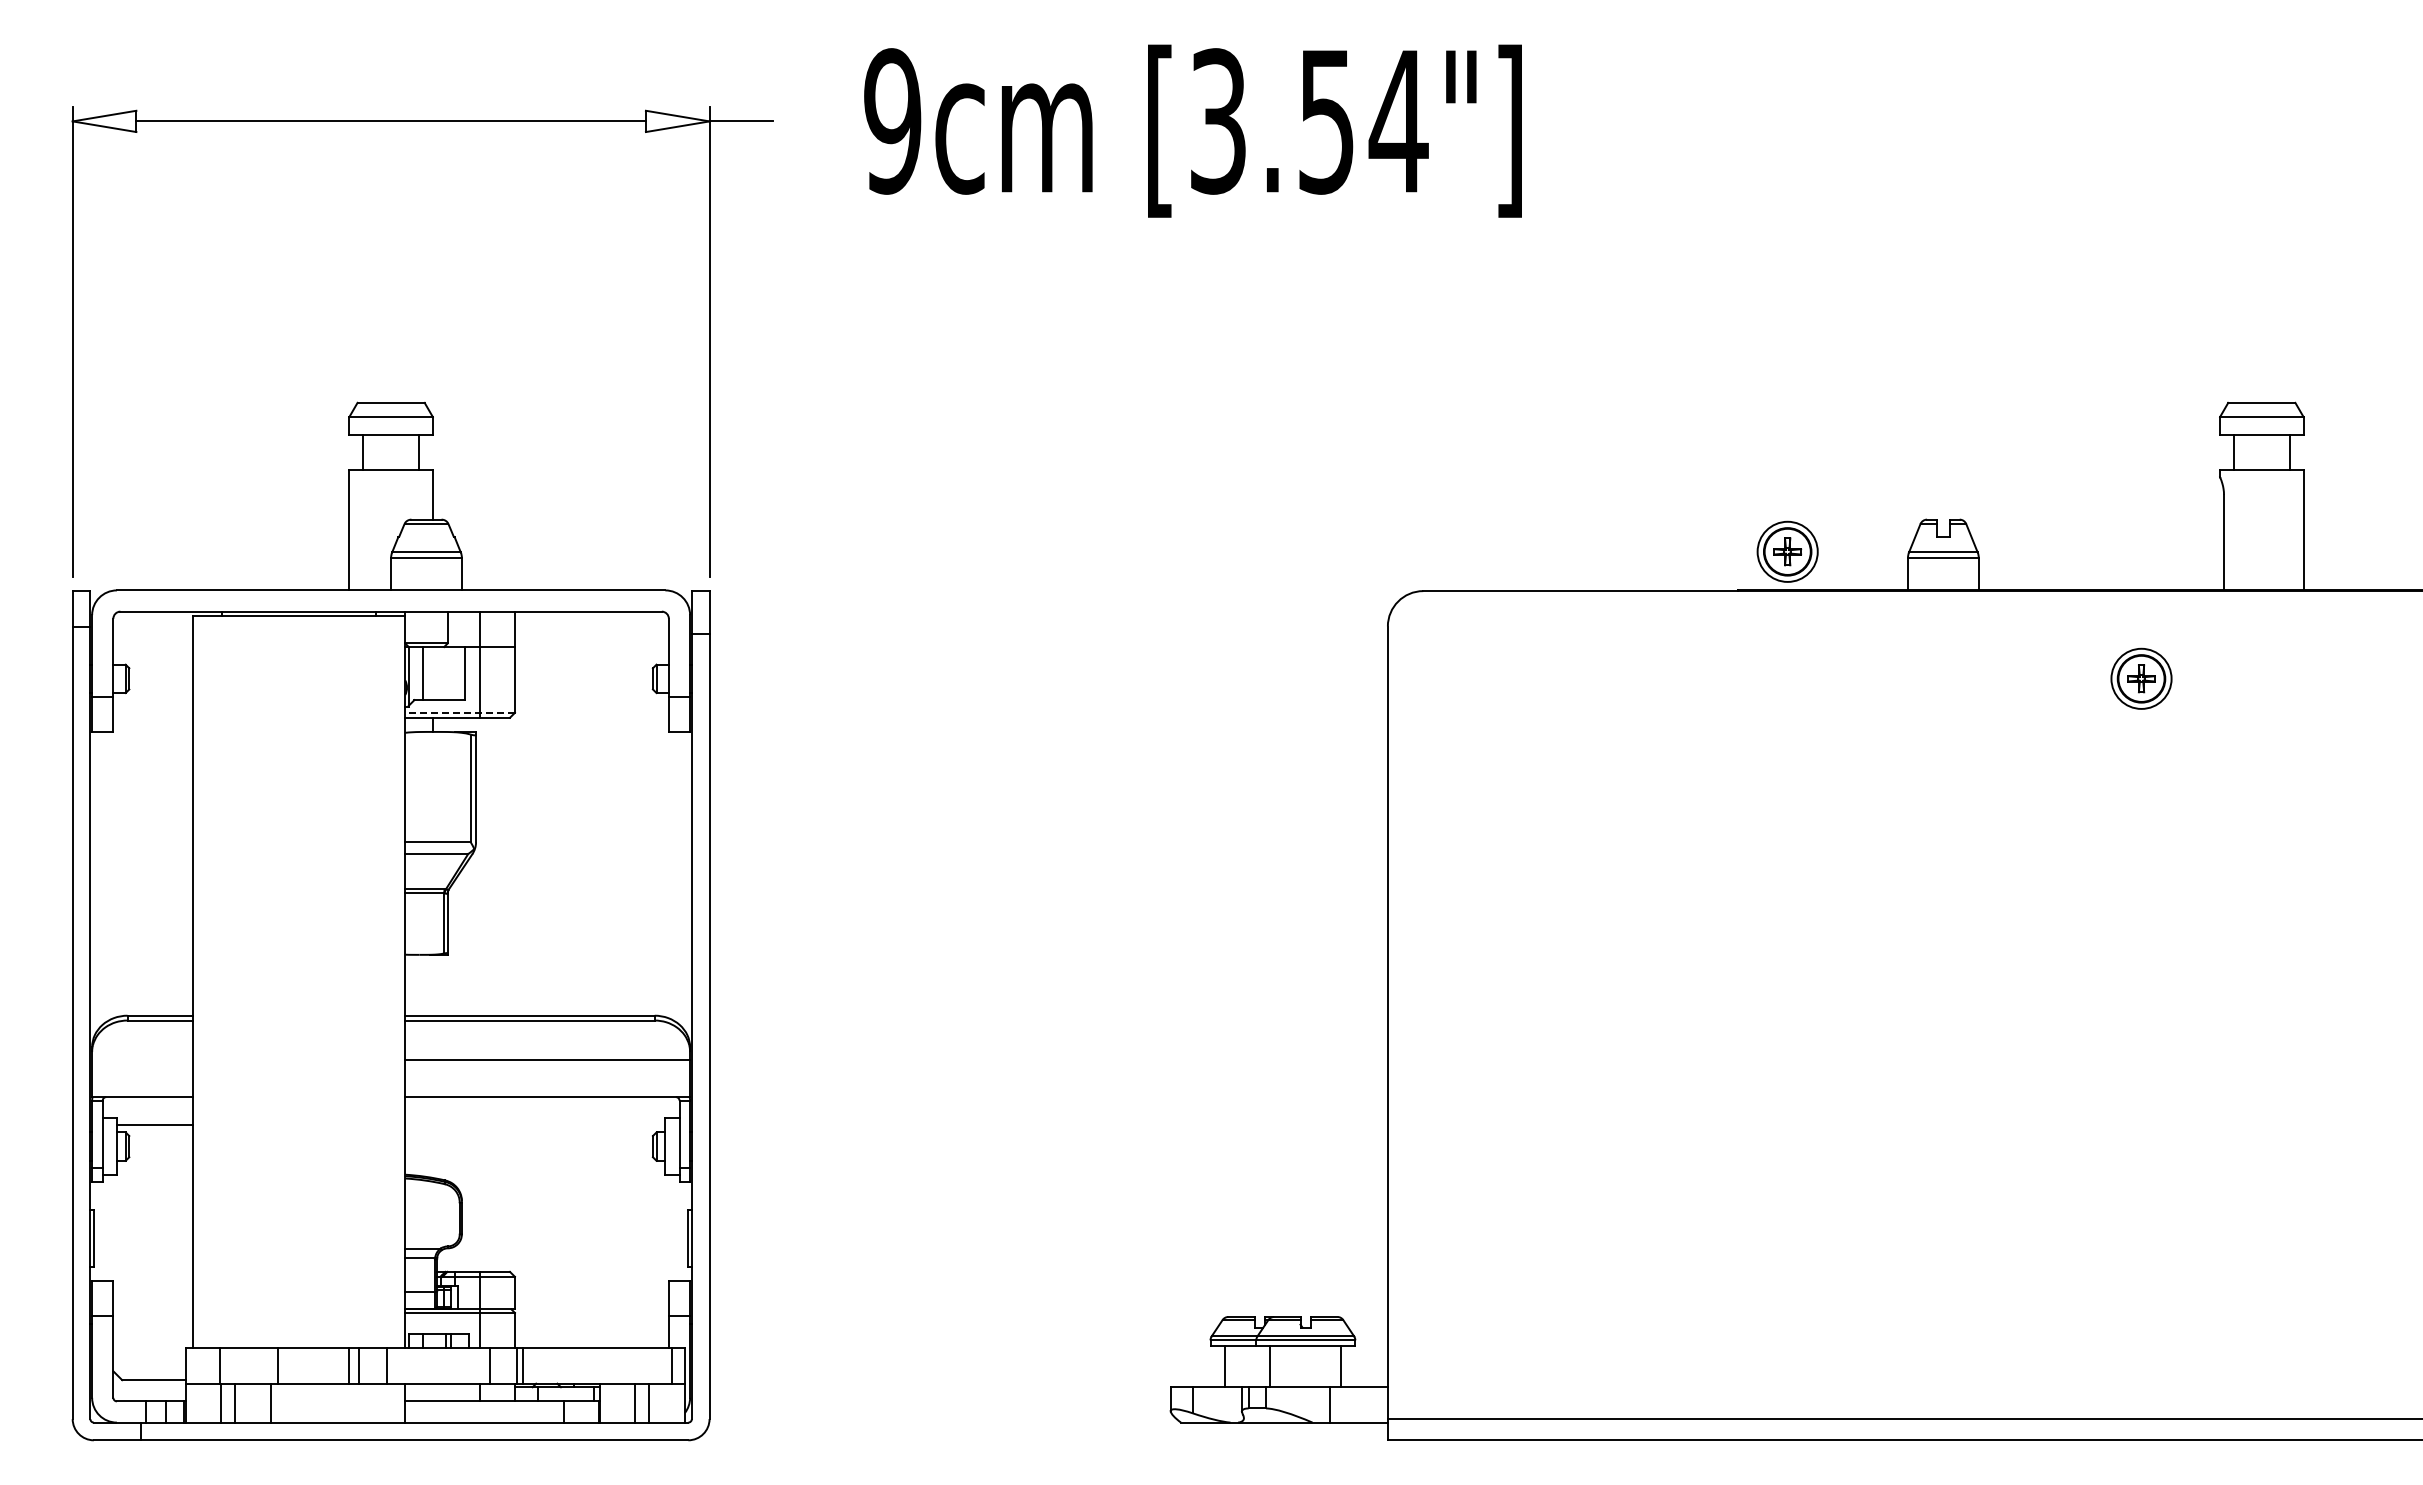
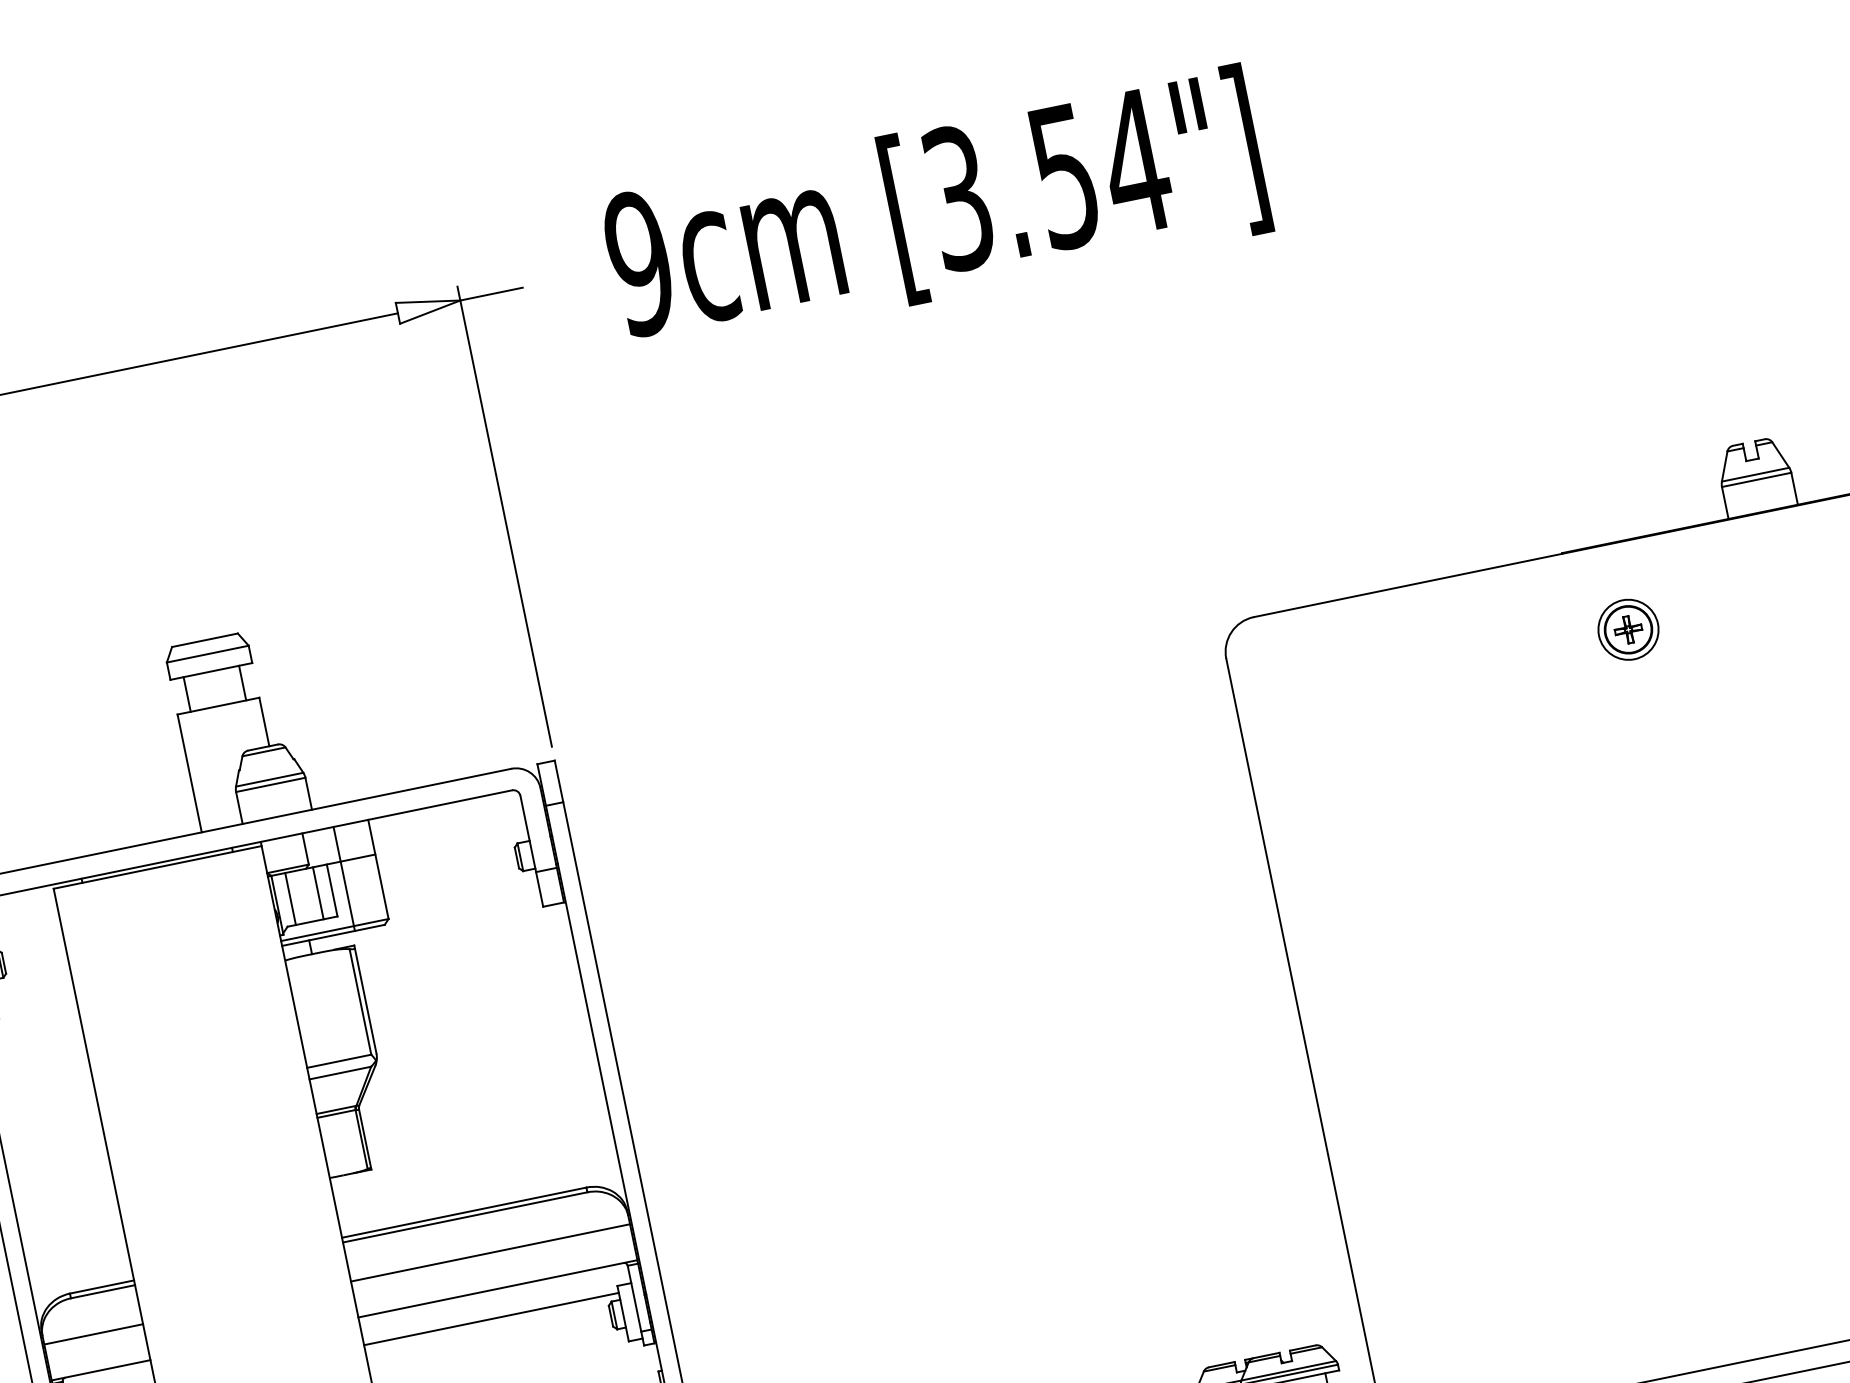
part: (1787, 551) -> (1628, 629), moved
line: (451, 673) -> (318, 893), added
line: (460, 712) -> (335, 929), dashed -> solid
line: (142, 1060) -> (93, 1334), added
line: (535, 1125) -> (491, 1319), added

